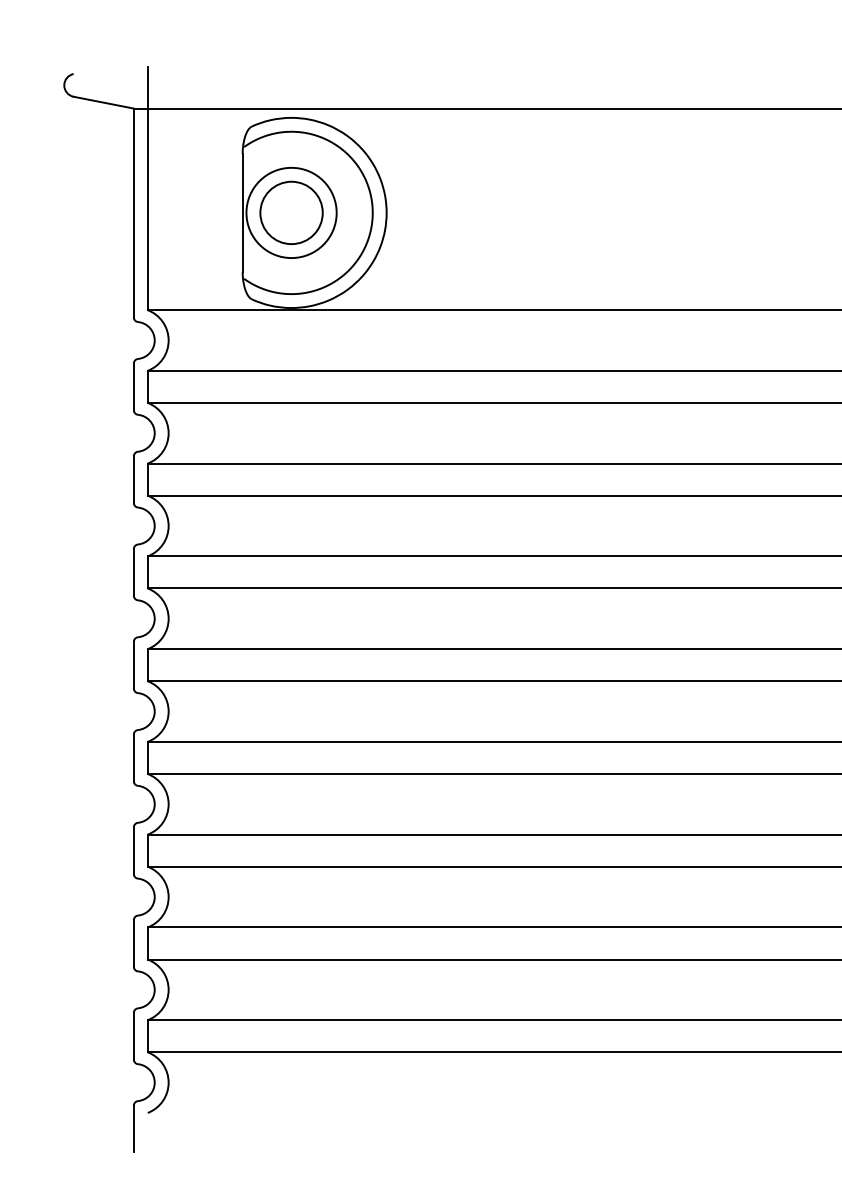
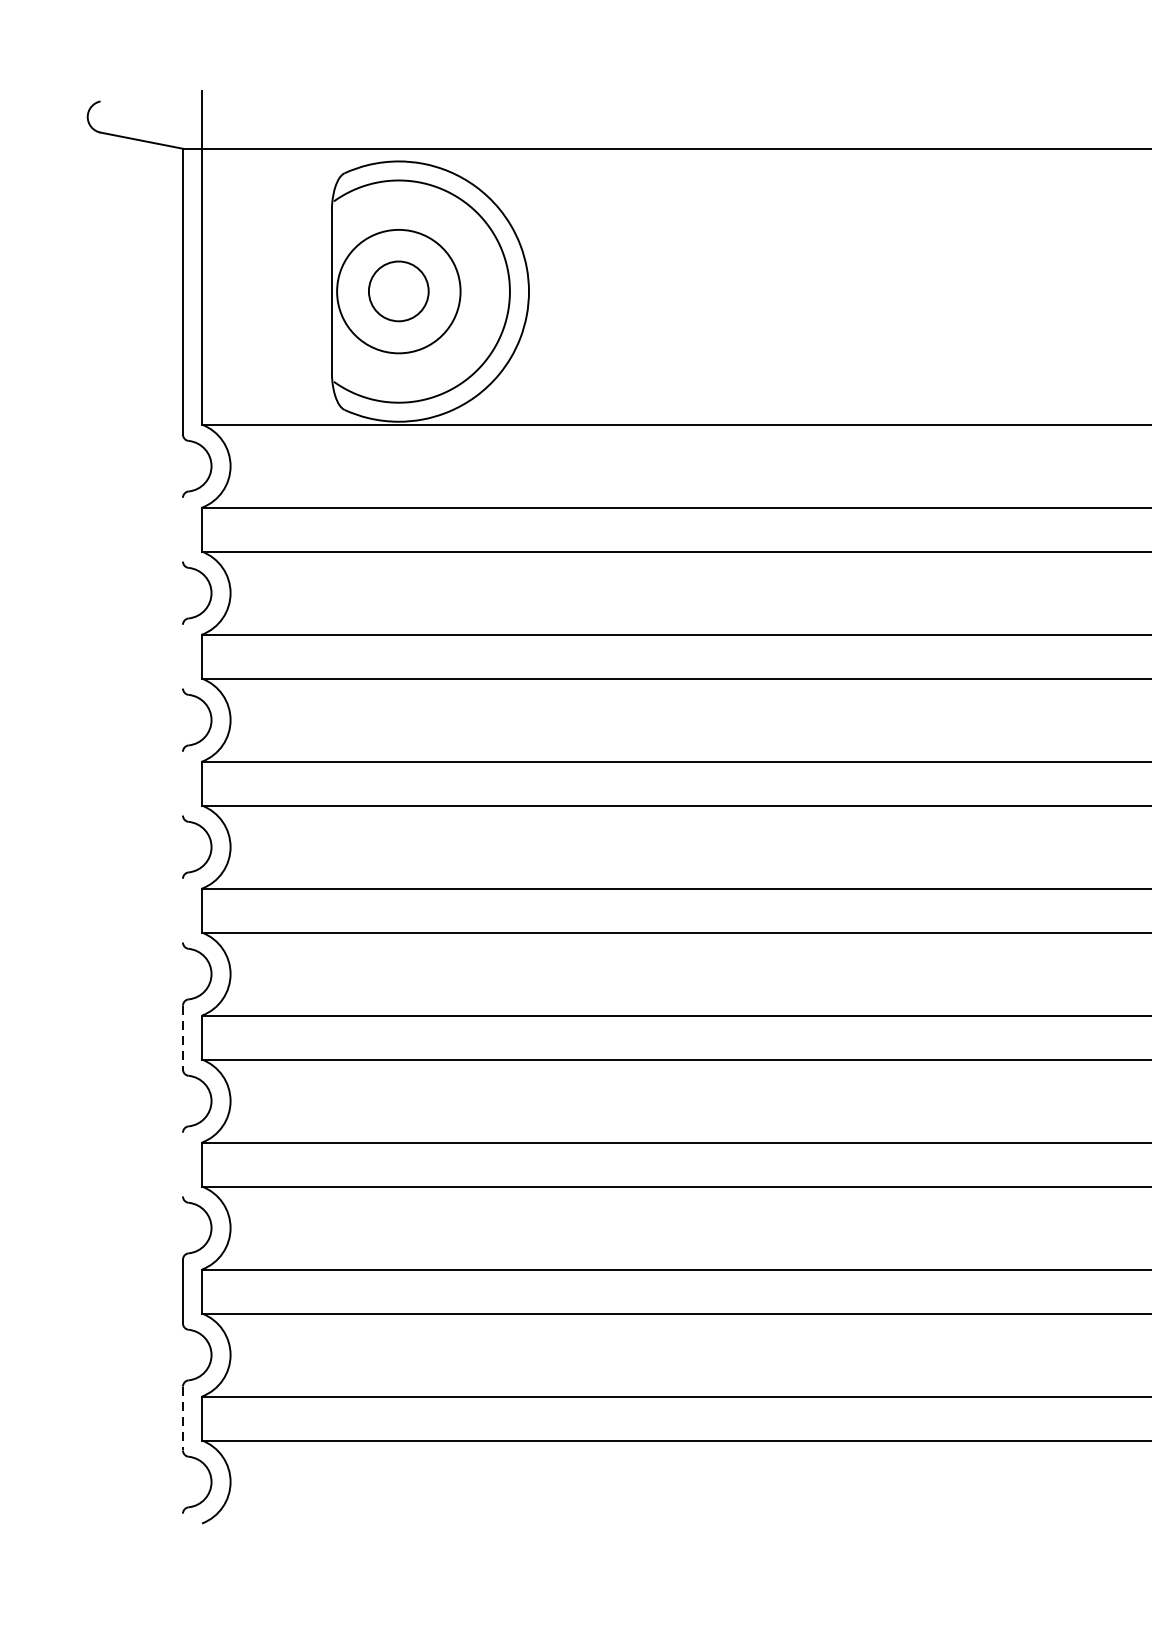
circle: (291, 212) -> (398, 290), size x0.7
line: (133, 386) -> (182, 529), removed
line: (133, 479) -> (182, 656), removed
line: (133, 572) -> (182, 783), removed
line: (133, 664) -> (182, 909), removed
line: (133, 758) -> (182, 1038), solid -> dashed
line: (133, 850) -> (182, 1164), removed
line: (133, 1036) -> (182, 1418), solid -> dashed
line: (133, 1128) -> (182, 1544), removed

